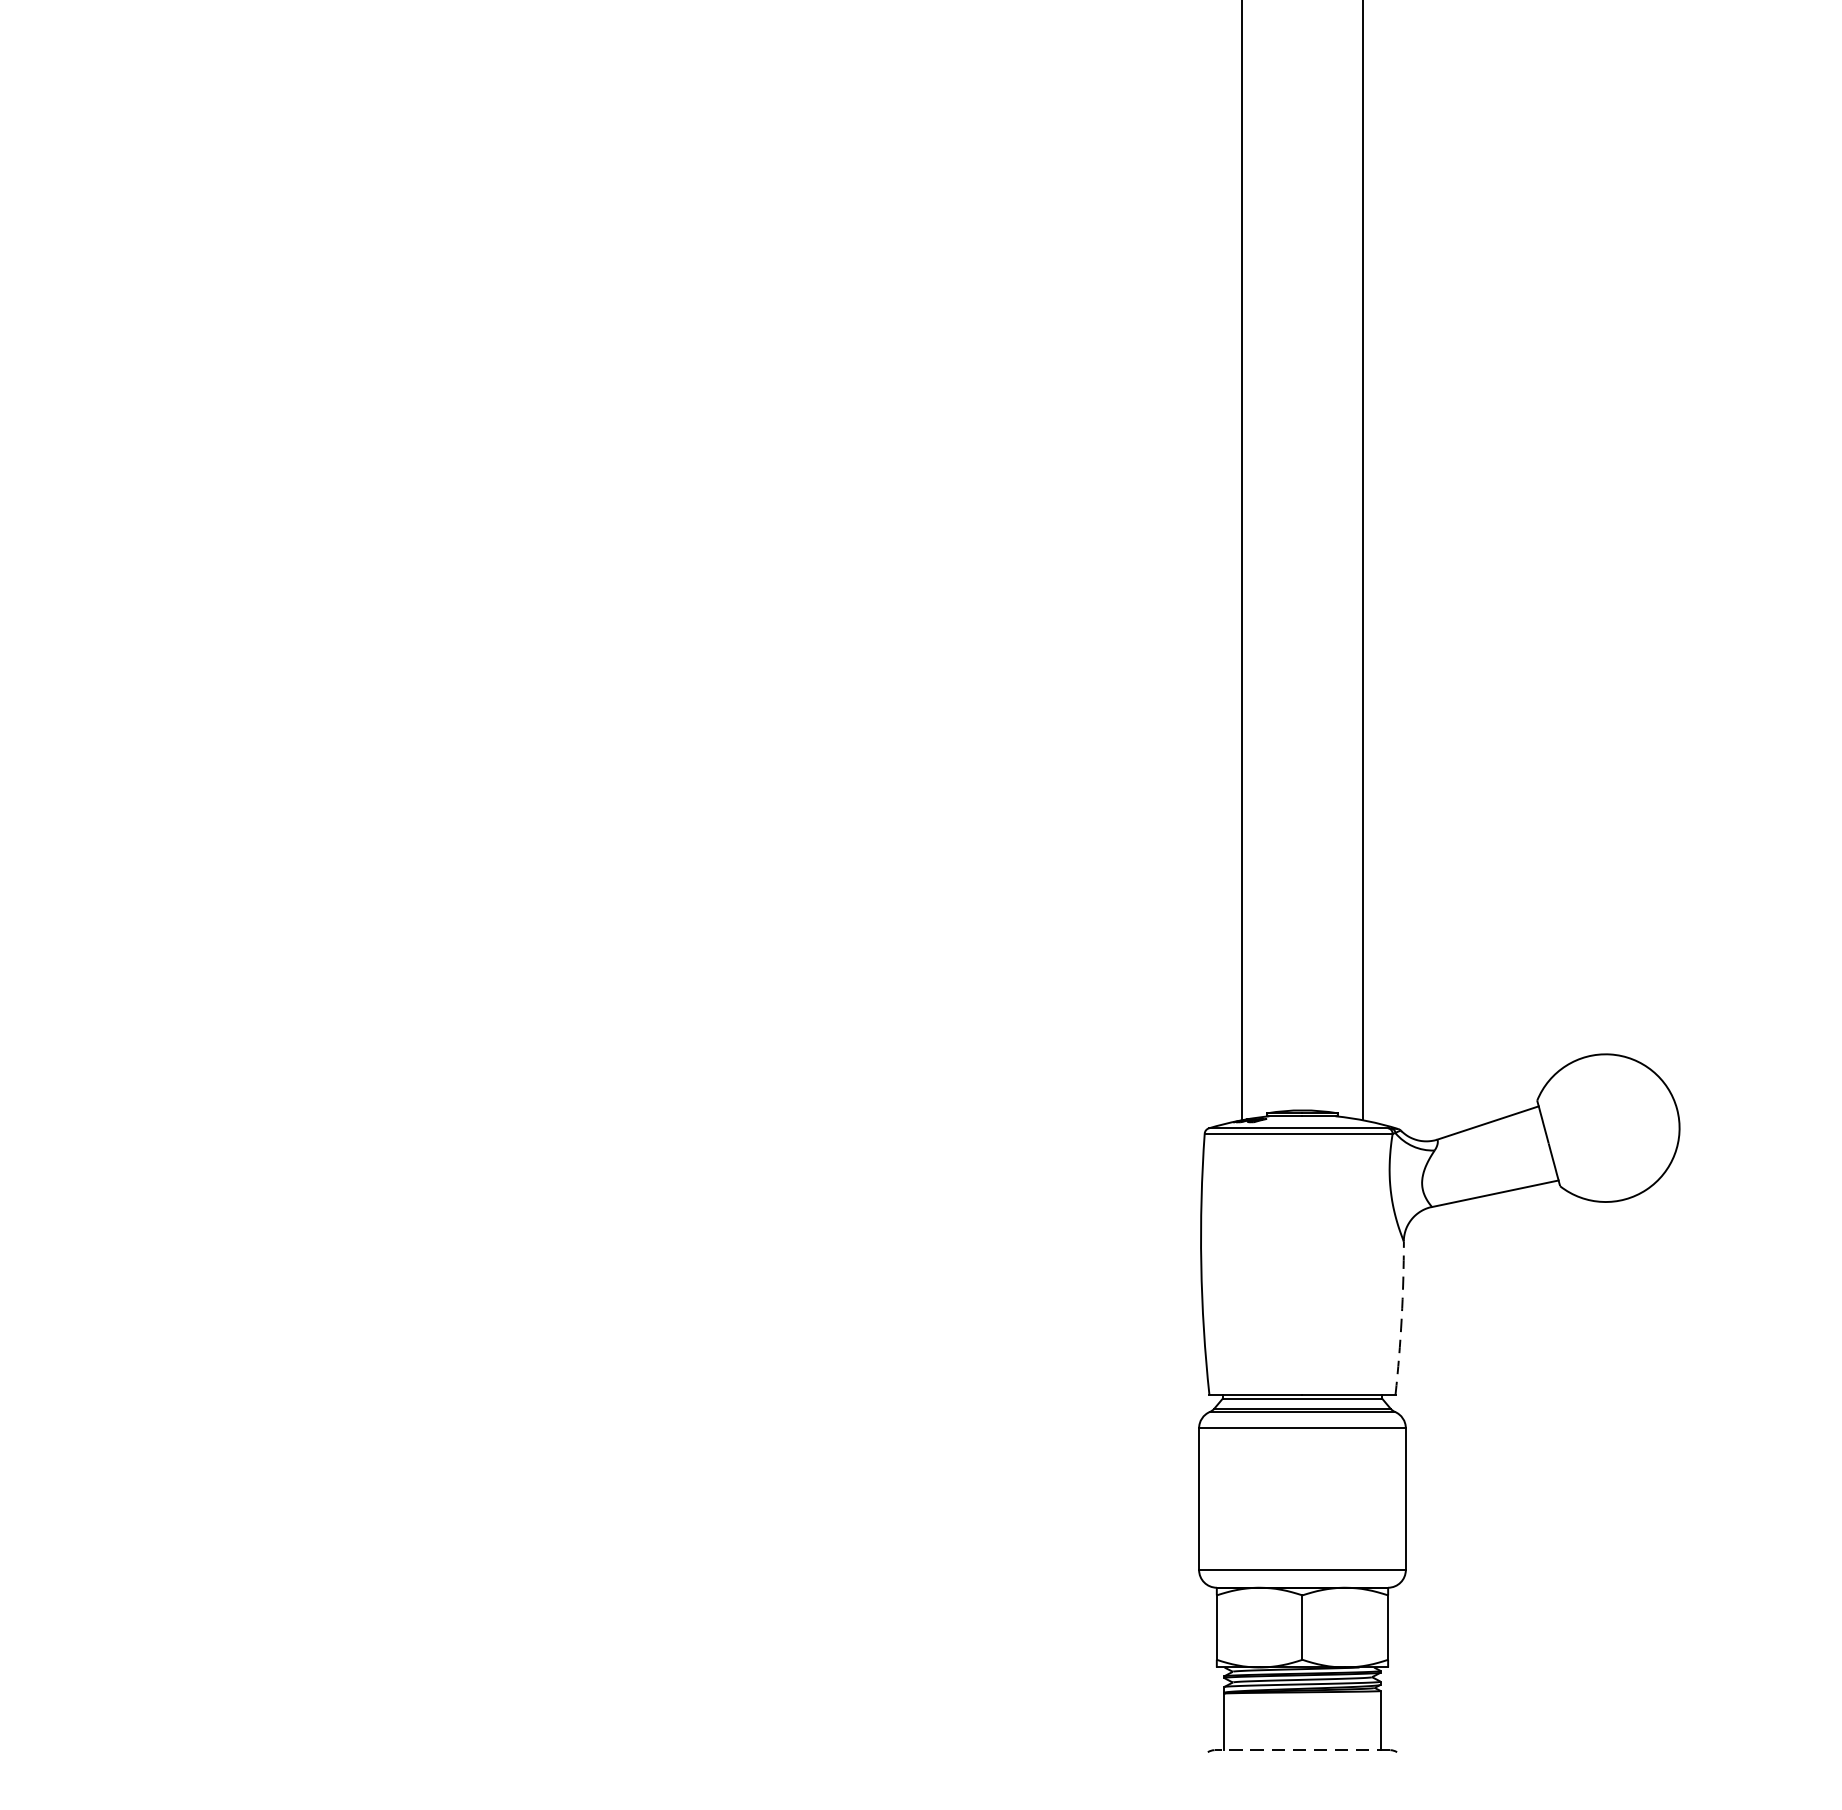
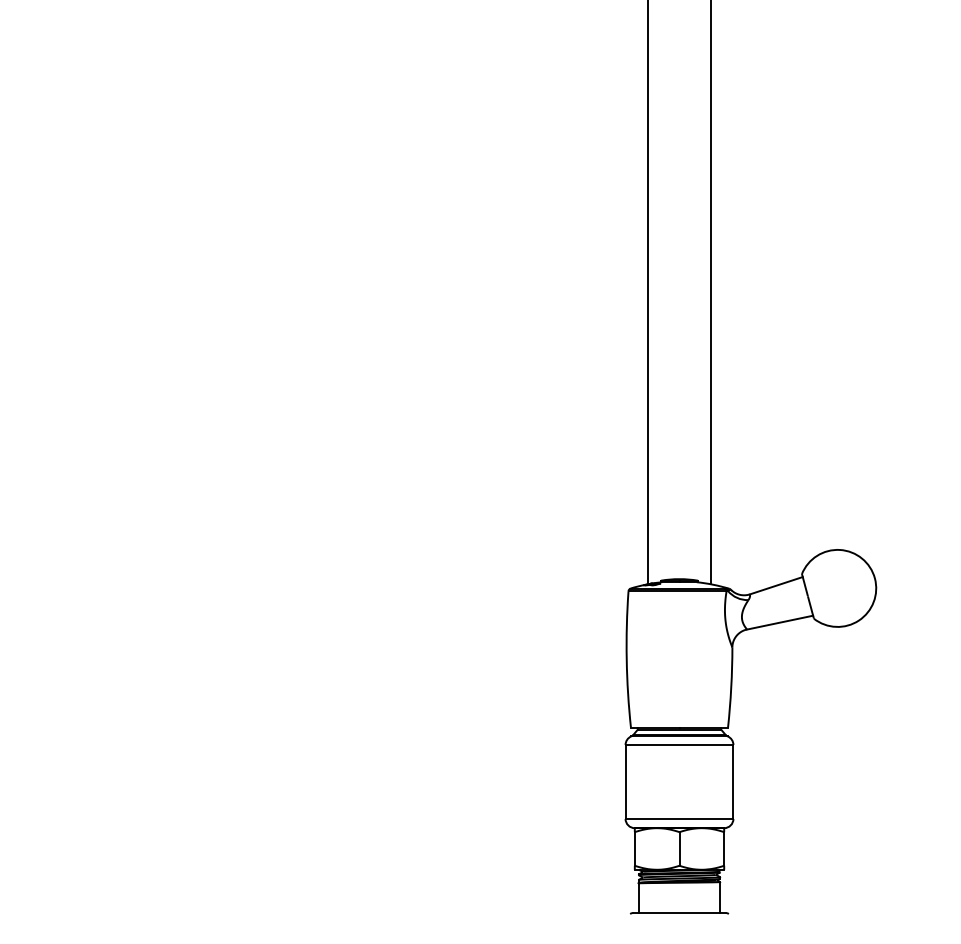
arc: (1402, 1318) -> (731, 687), dashed -> solid
line: (1302, 1749) -> (679, 912), dashed -> solid

